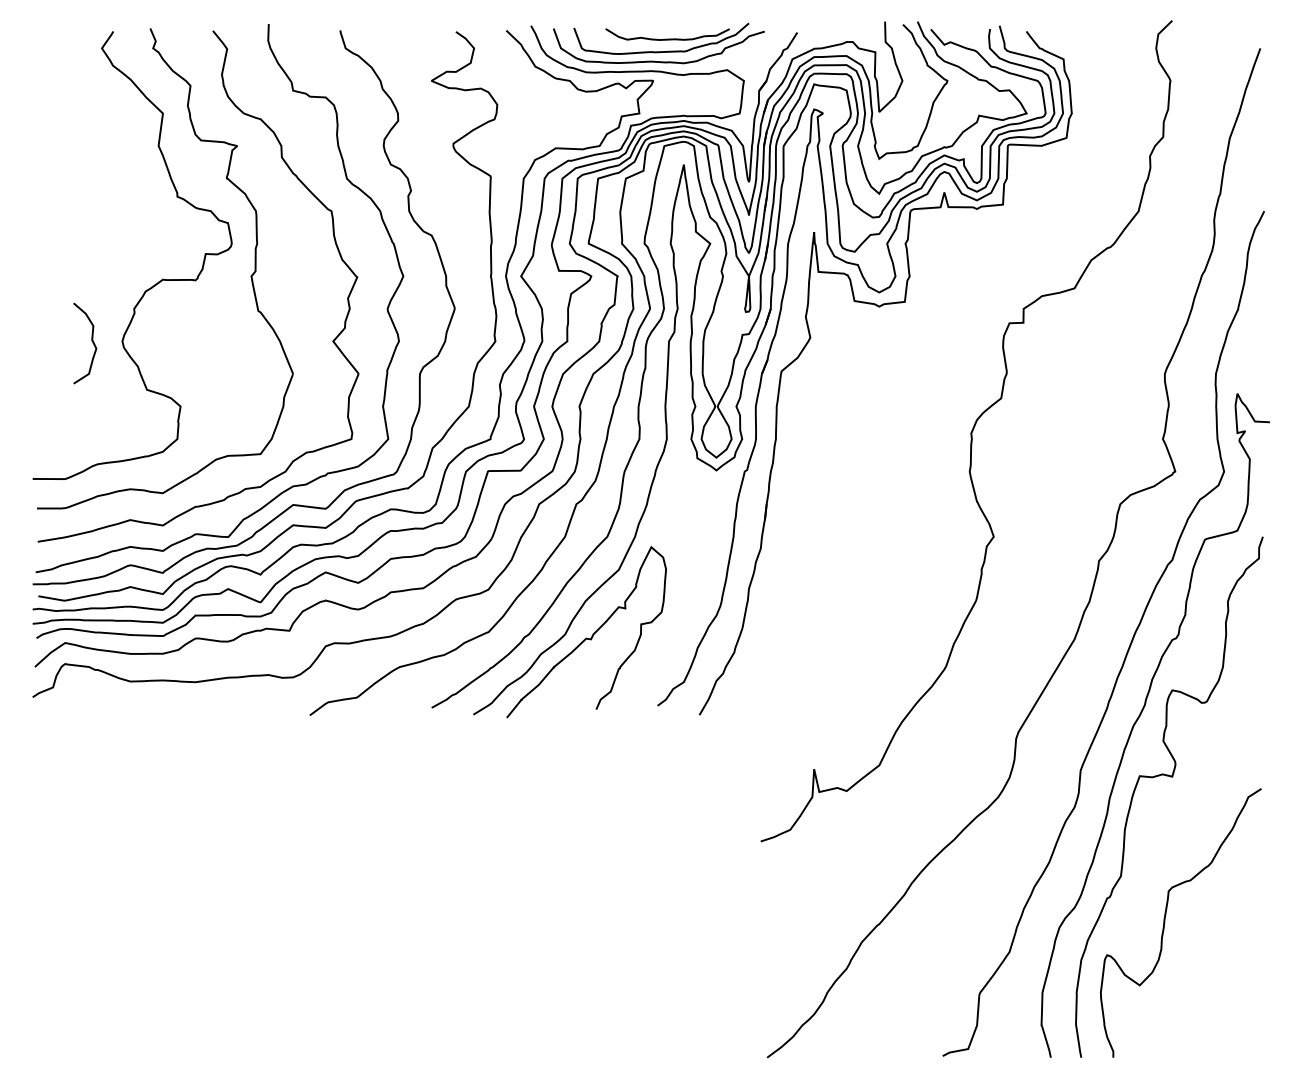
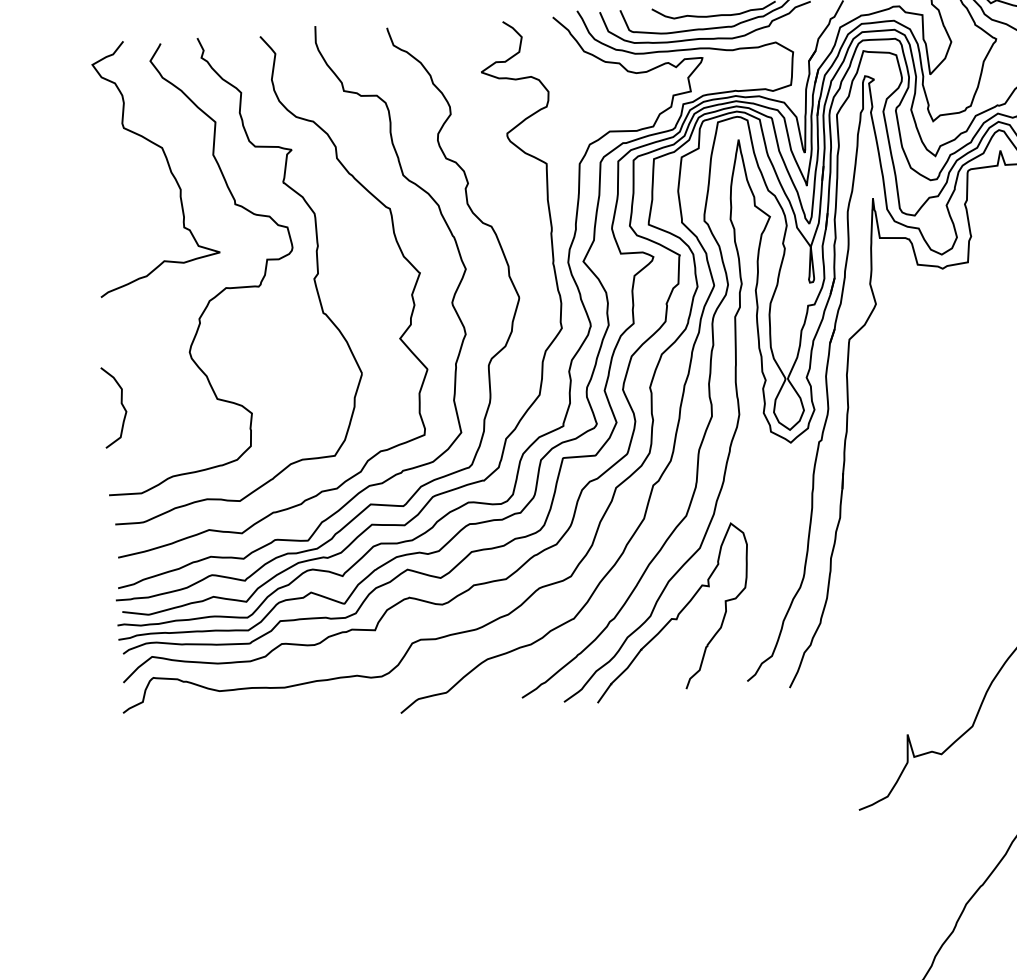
curve: (111, 149) -> (166, 161), added
curve: (91, 341) -> (121, 404), moved

